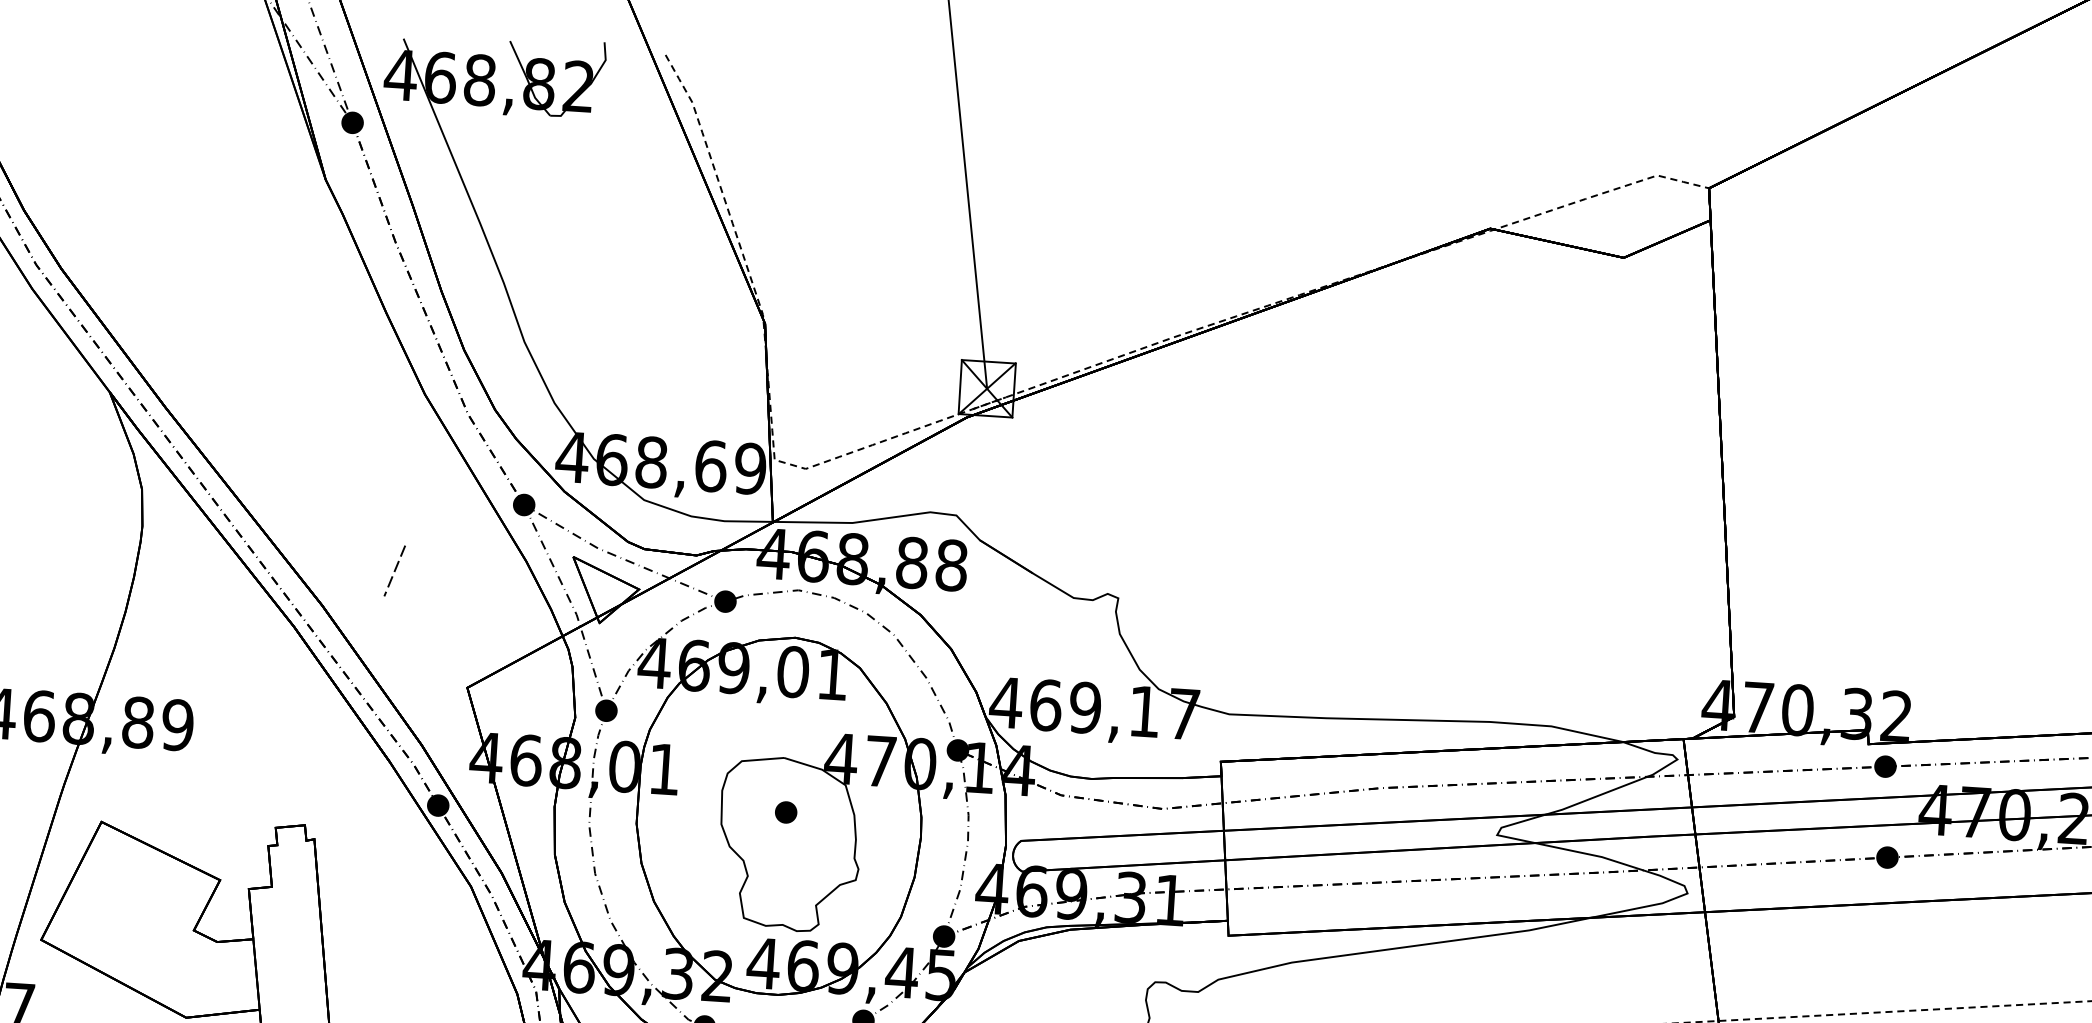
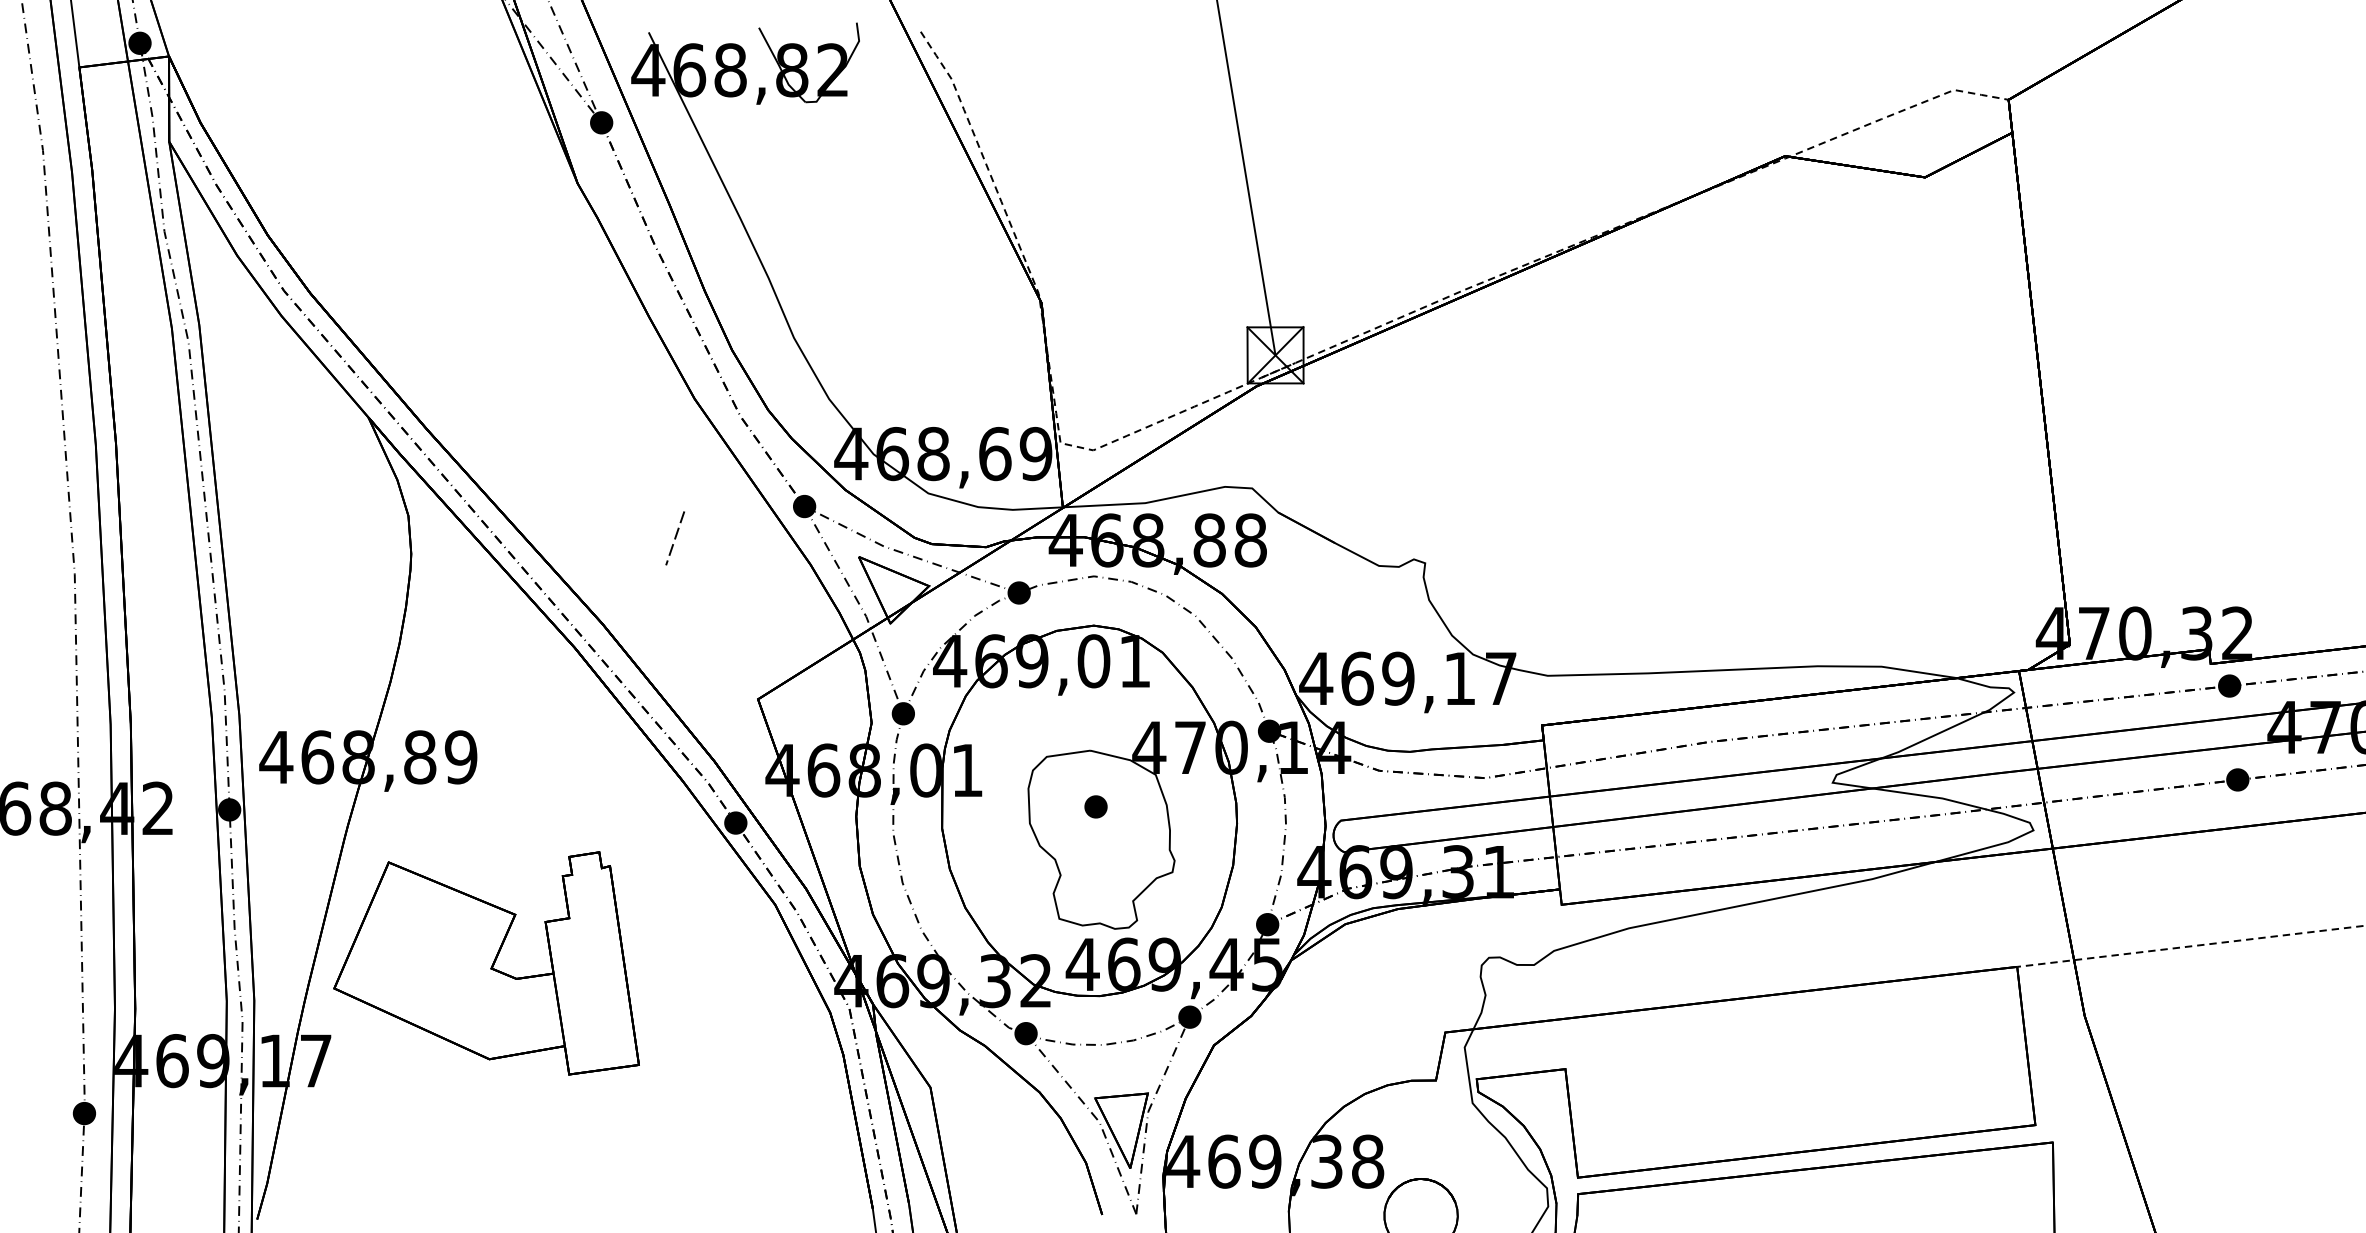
line: (394, 571) -> (674, 538), moved

